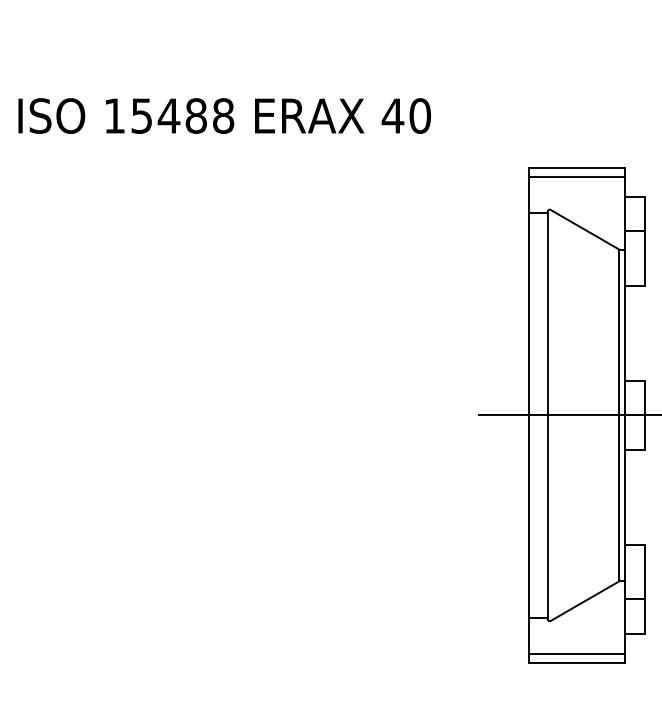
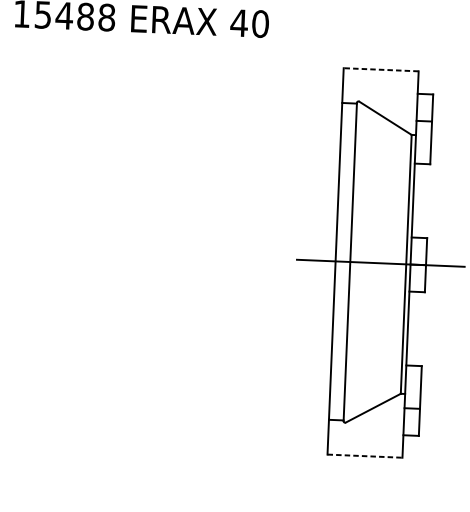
line: (576, 168) -> (380, 70), solid -> dashed
line: (576, 177) -> (380, 77), removed
line: (576, 653) -> (364, 448), removed
line: (577, 662) -> (365, 455), solid -> dashed

